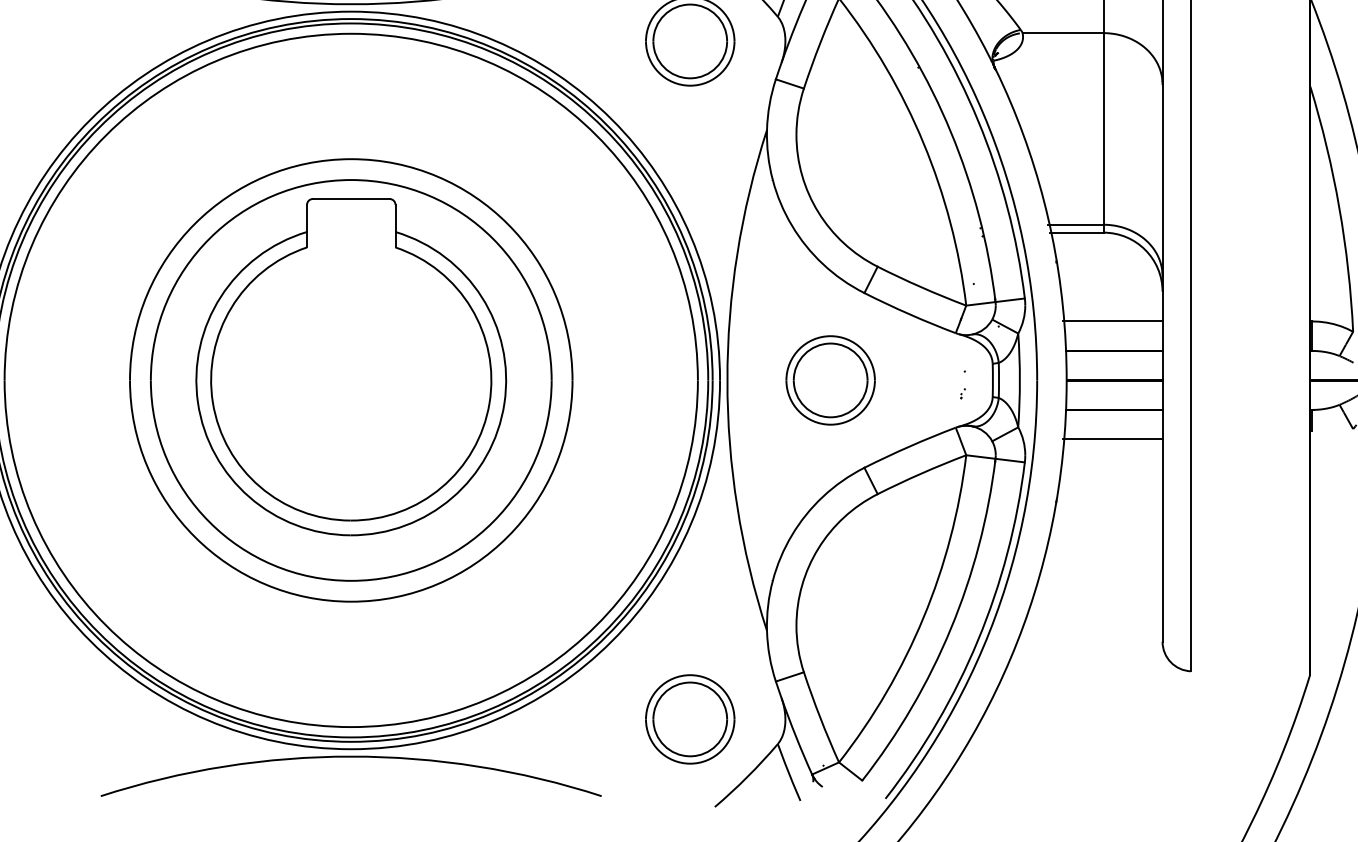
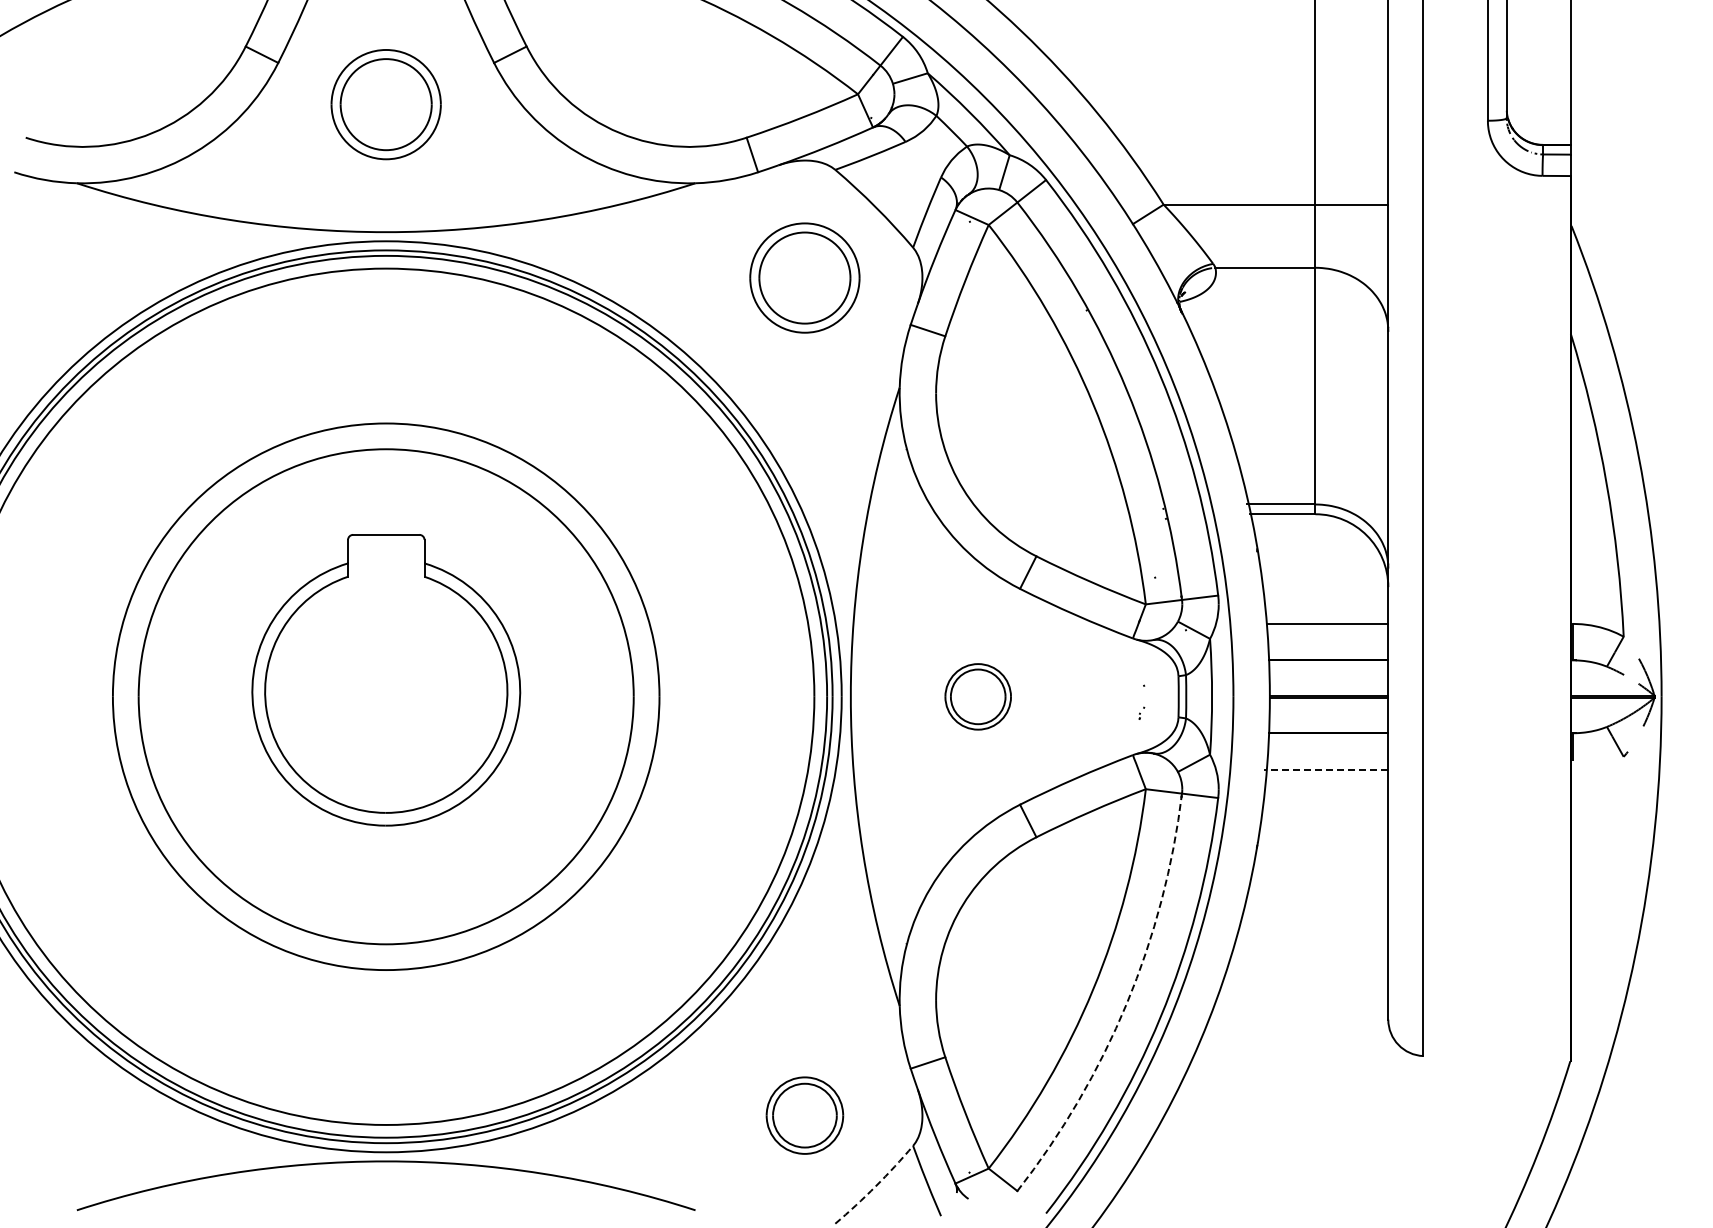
part: (351, 366) -> (386, 679), size x0.7
part: (829, 380) -> (977, 696), size x0.6
line: (1113, 439) -> (1327, 769), solid -> dashed
arc: (950, 628) -> (1126, 1003), solid -> dashed
part: (689, 719) -> (804, 1115), size x0.7
arc: (747, 776) -> (875, 1186), solid -> dashed

